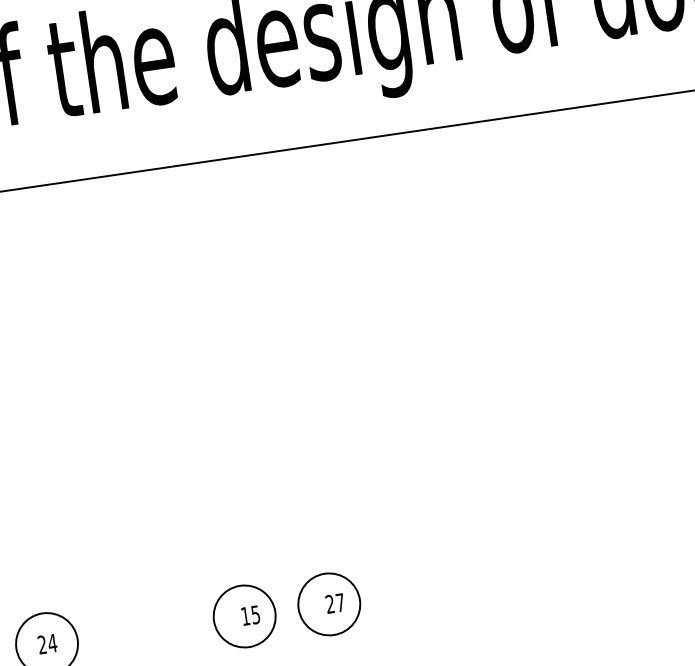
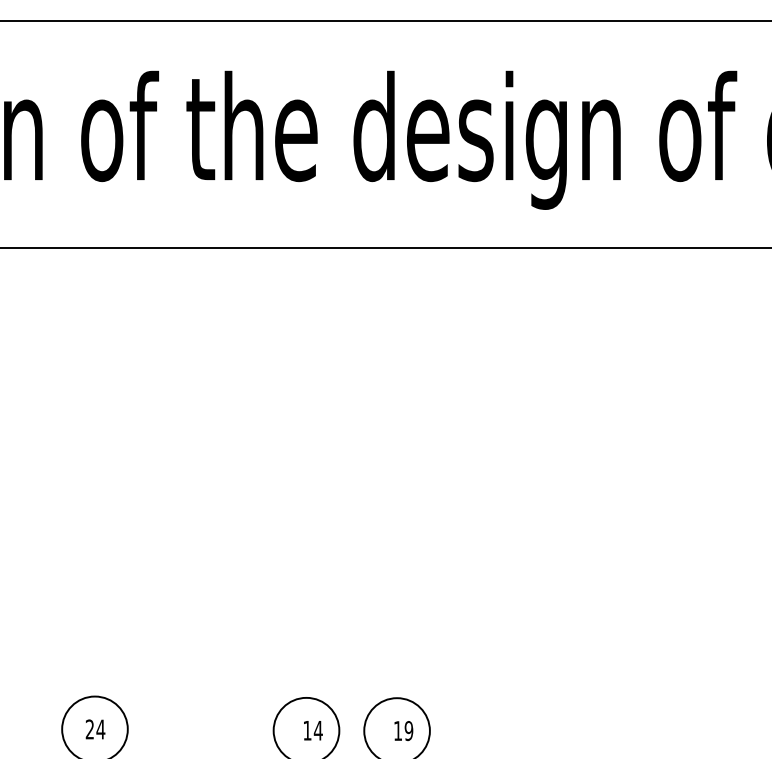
text: (335, 603) -> (403, 730), 27 -> 19
text: (254, 614) -> (317, 730), 15 -> 14

